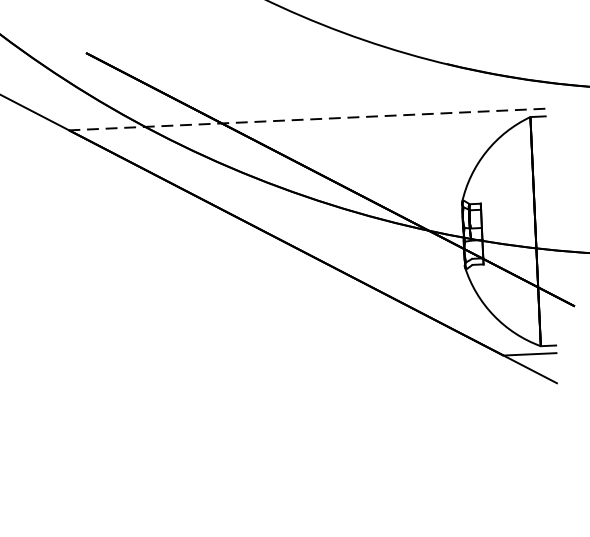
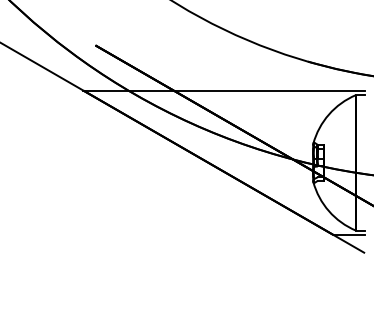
line: (307, 119) -> (224, 90), dashed -> solid

